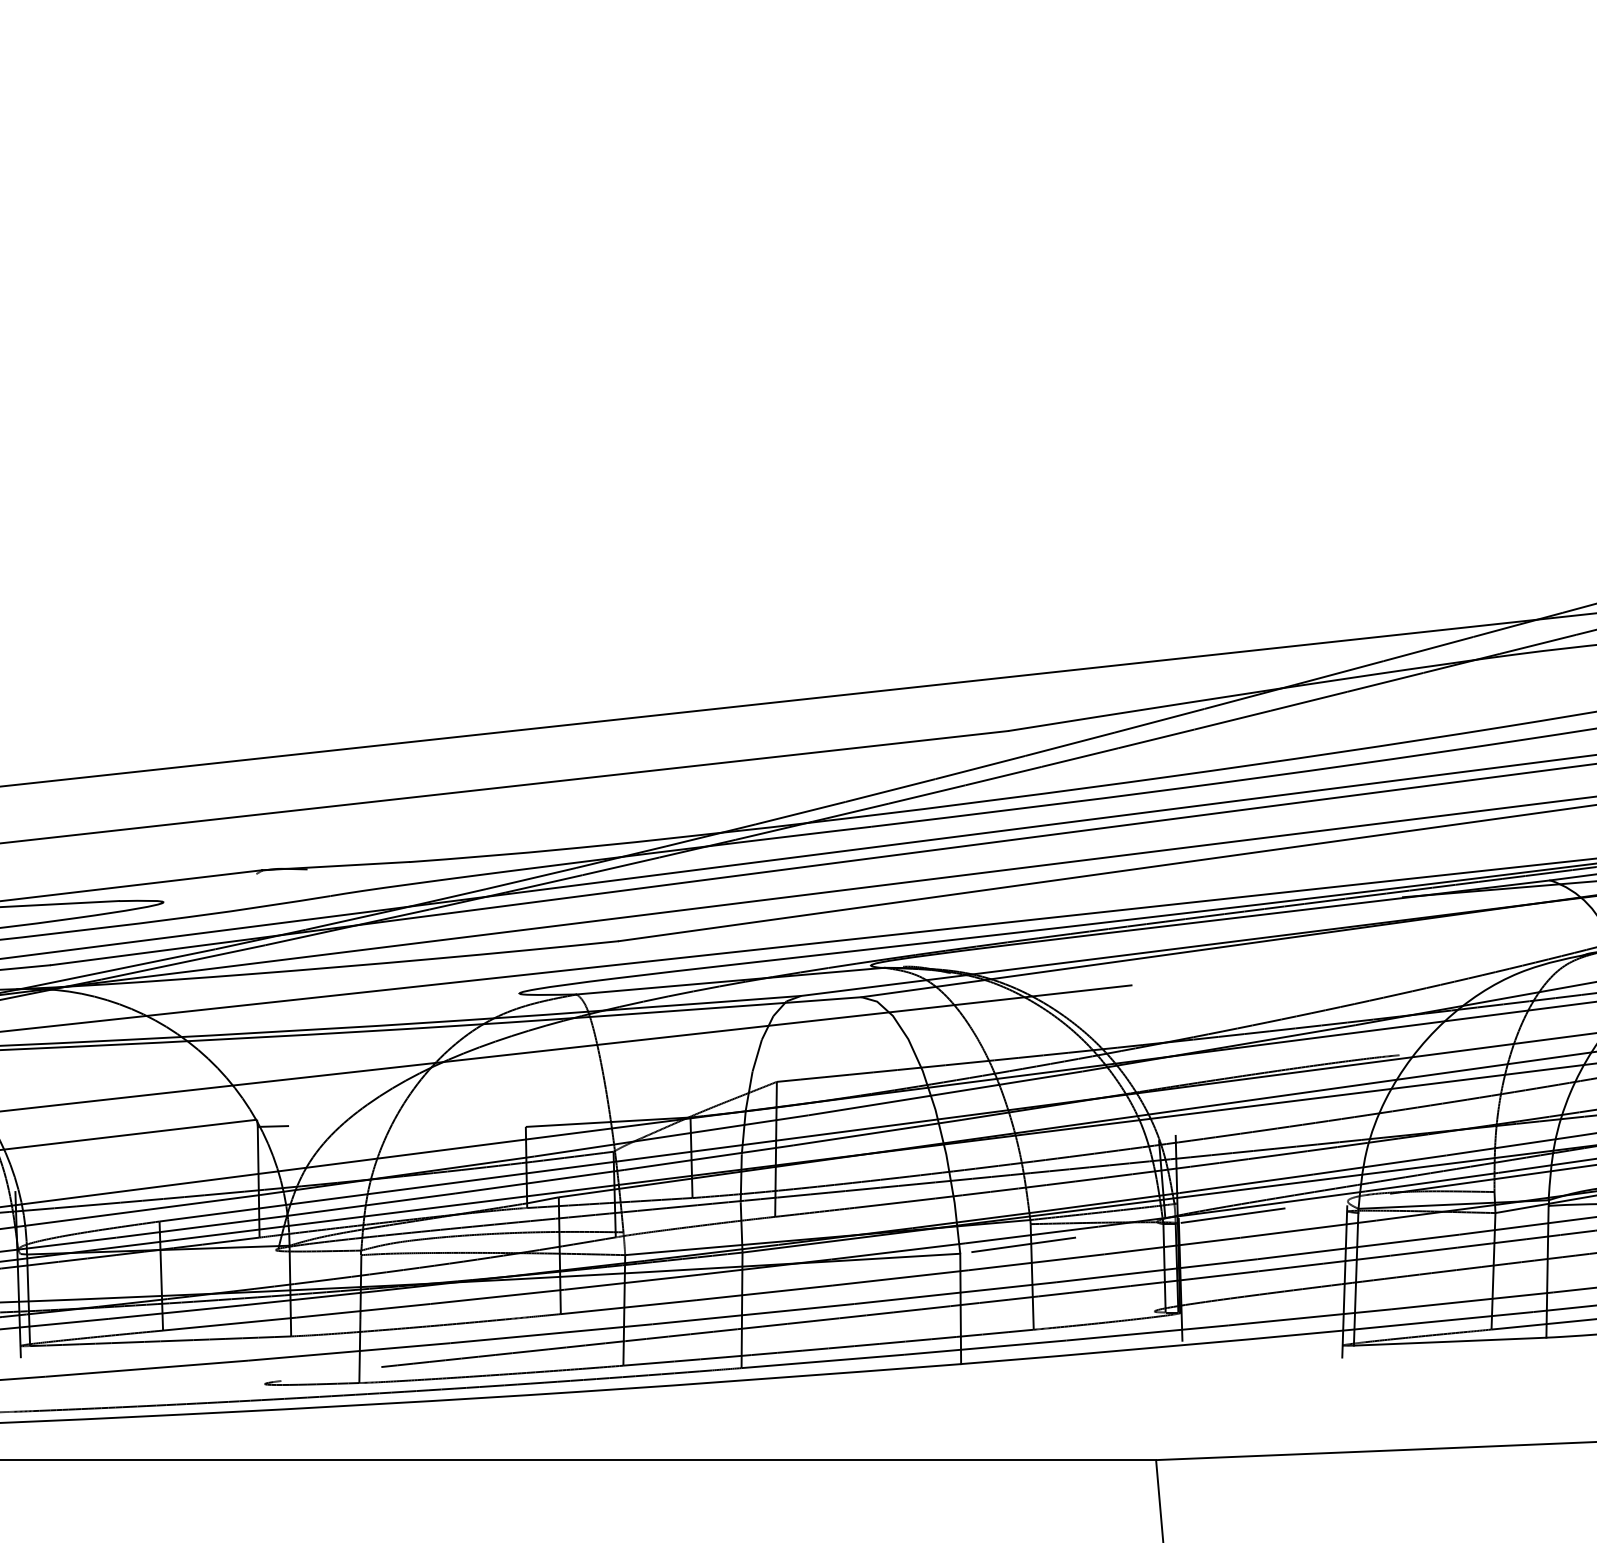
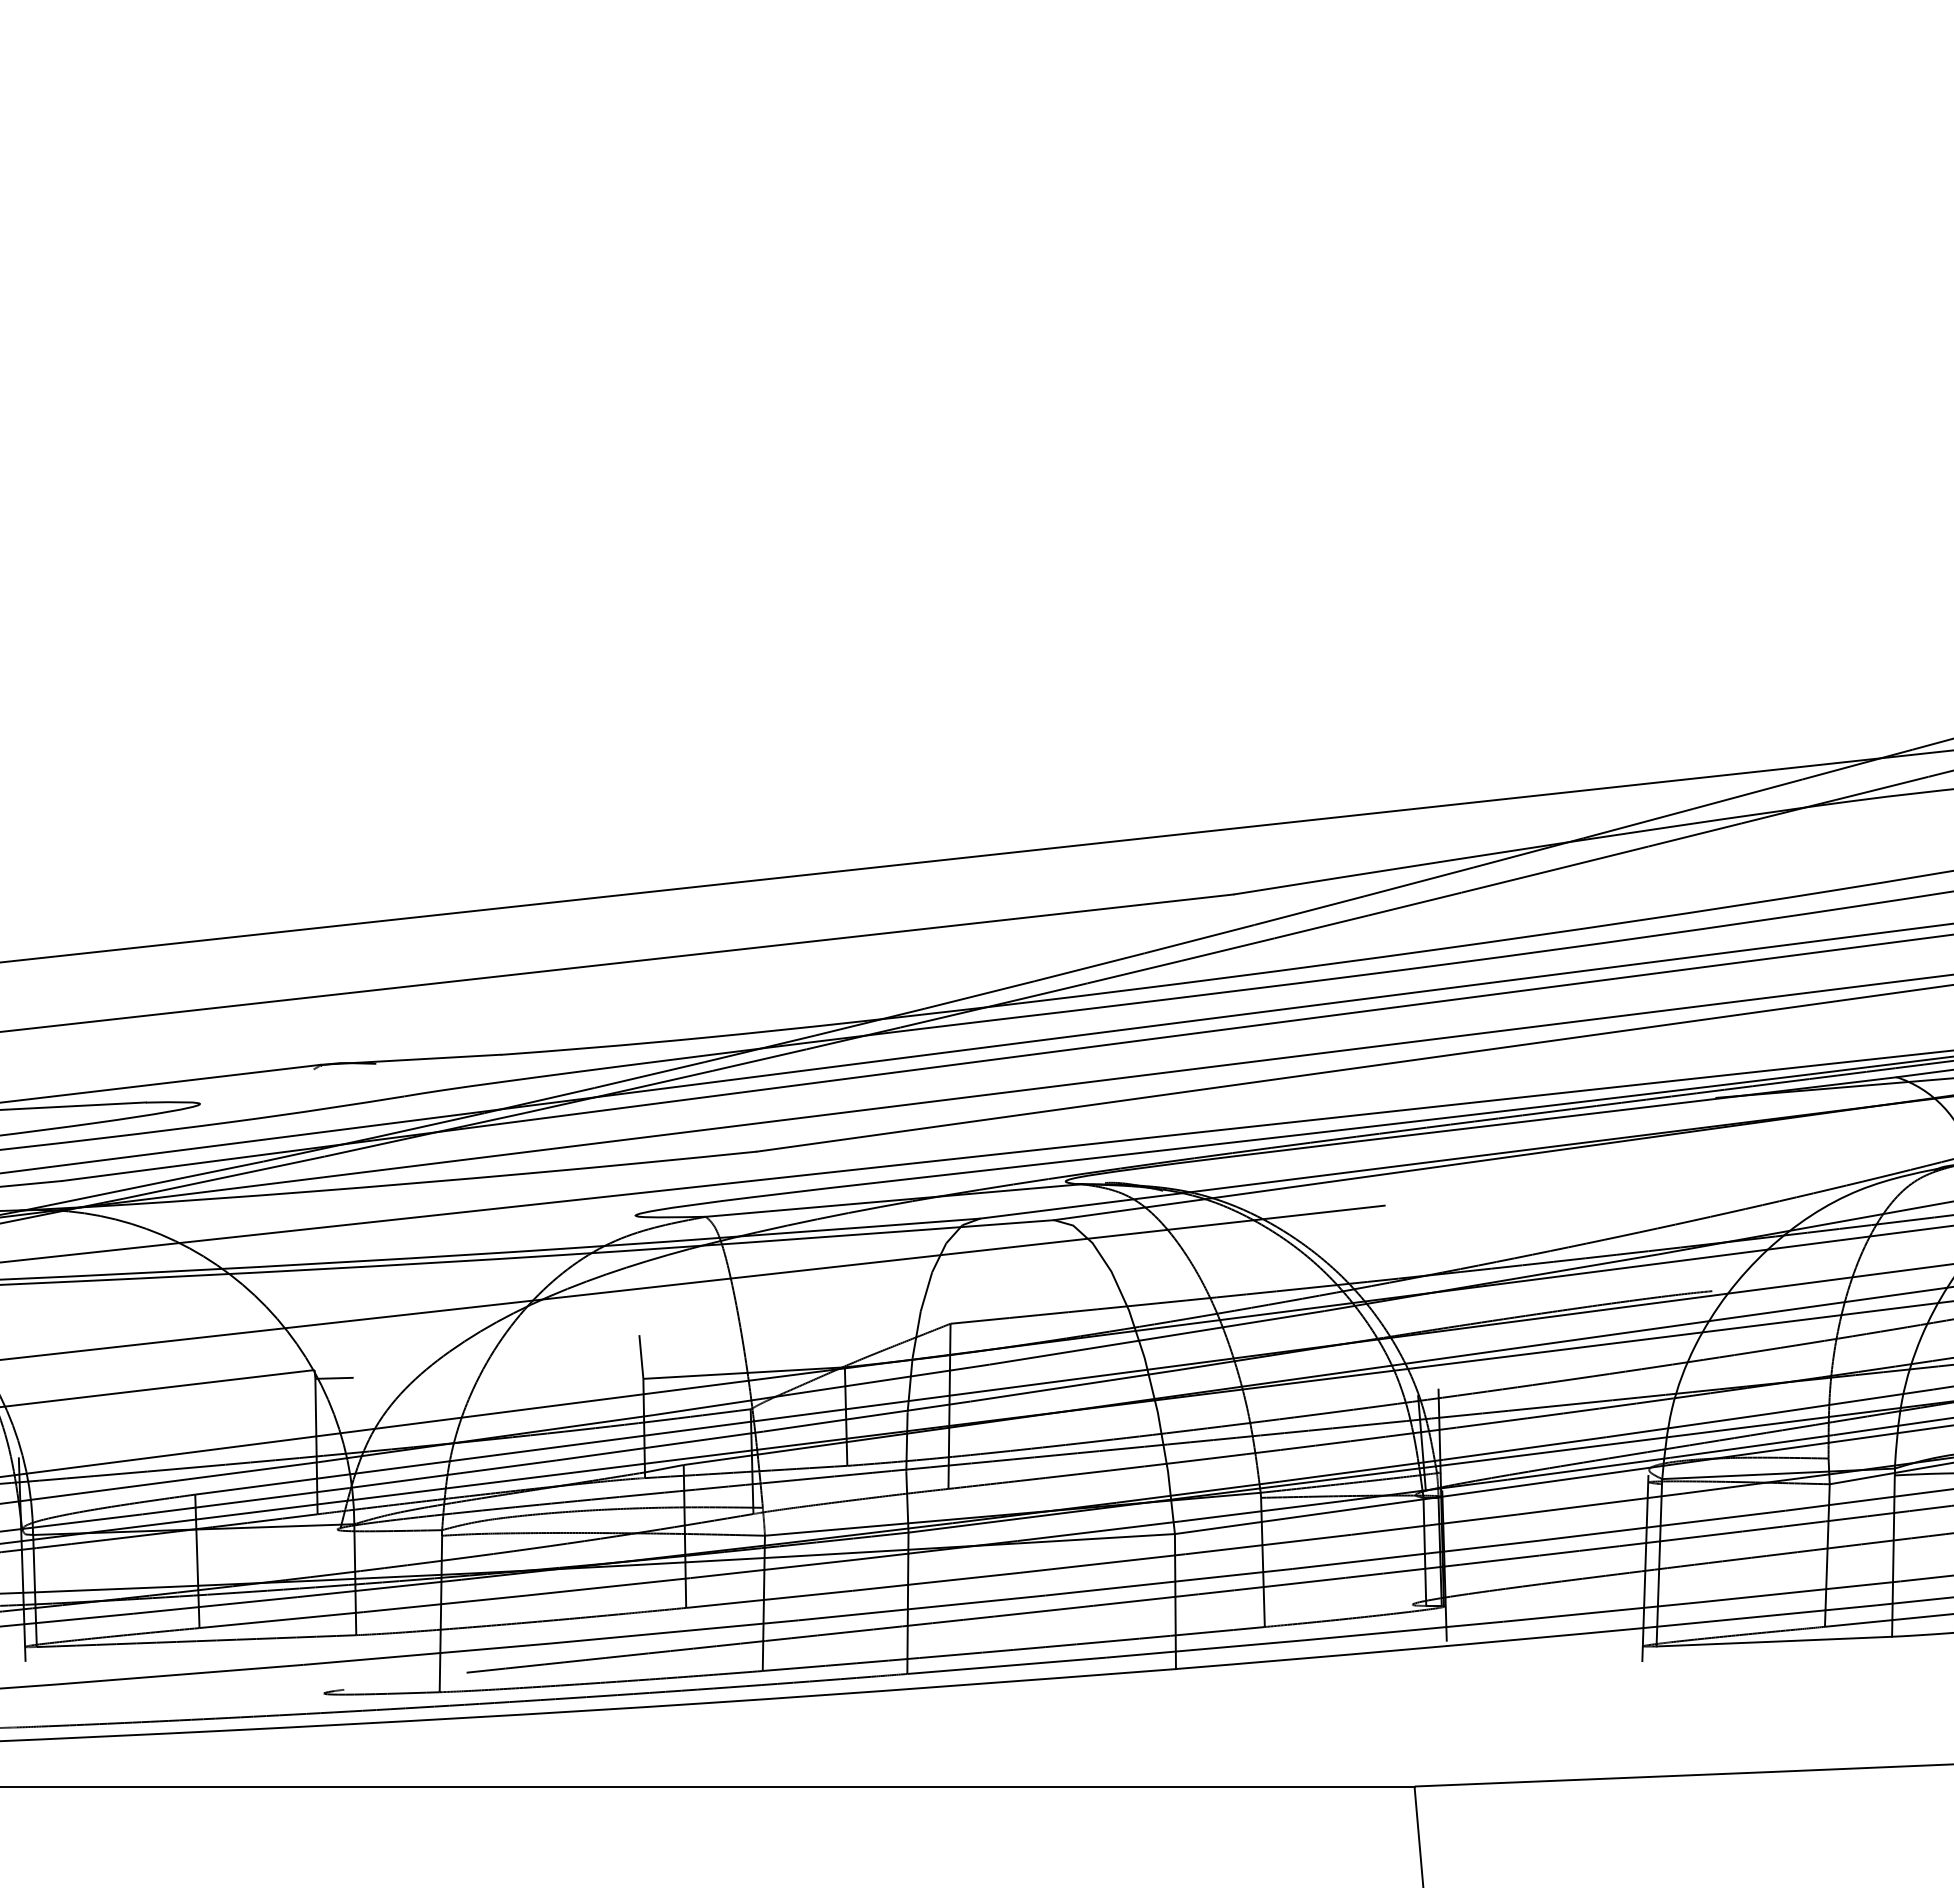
line: (524, 1108) -> (641, 1356), added
line: (1227, 1216) -> (1501, 1488), dashed -> solid

